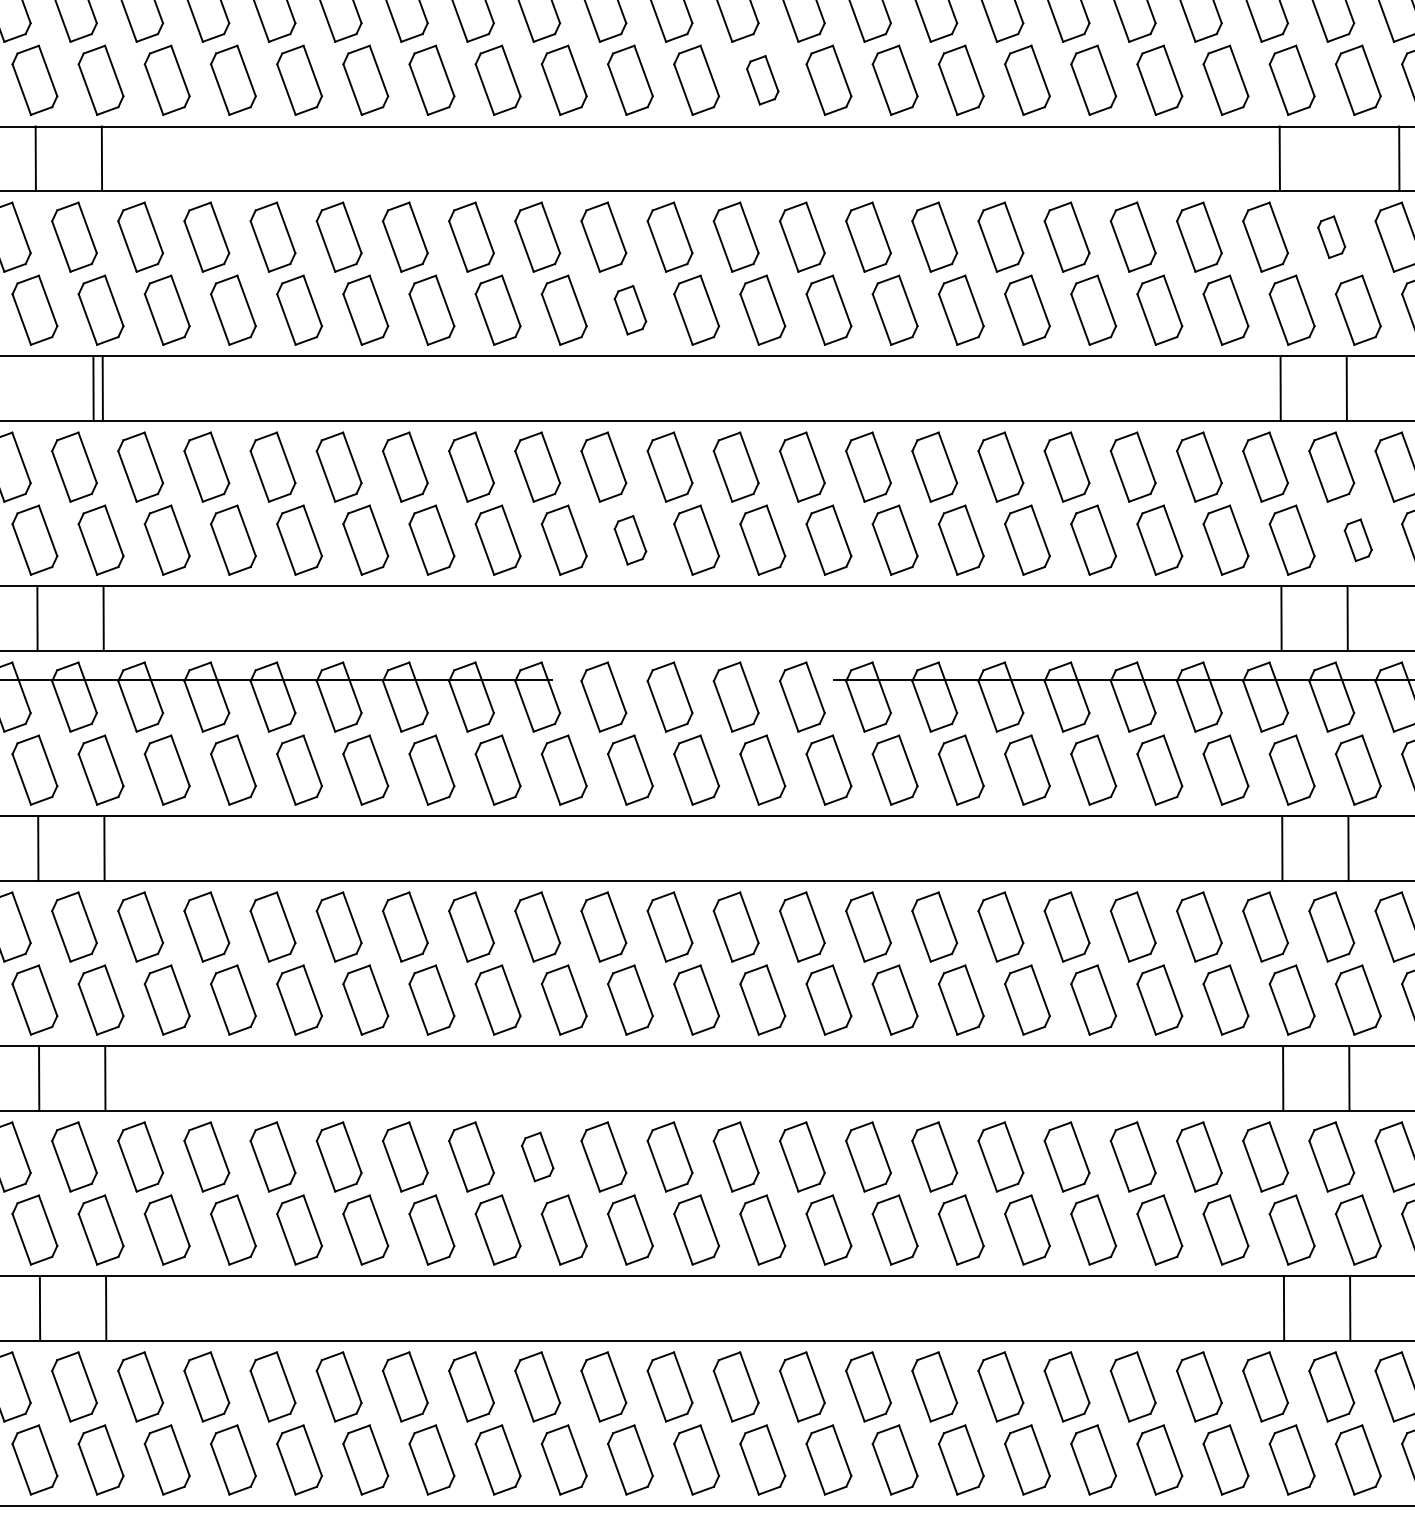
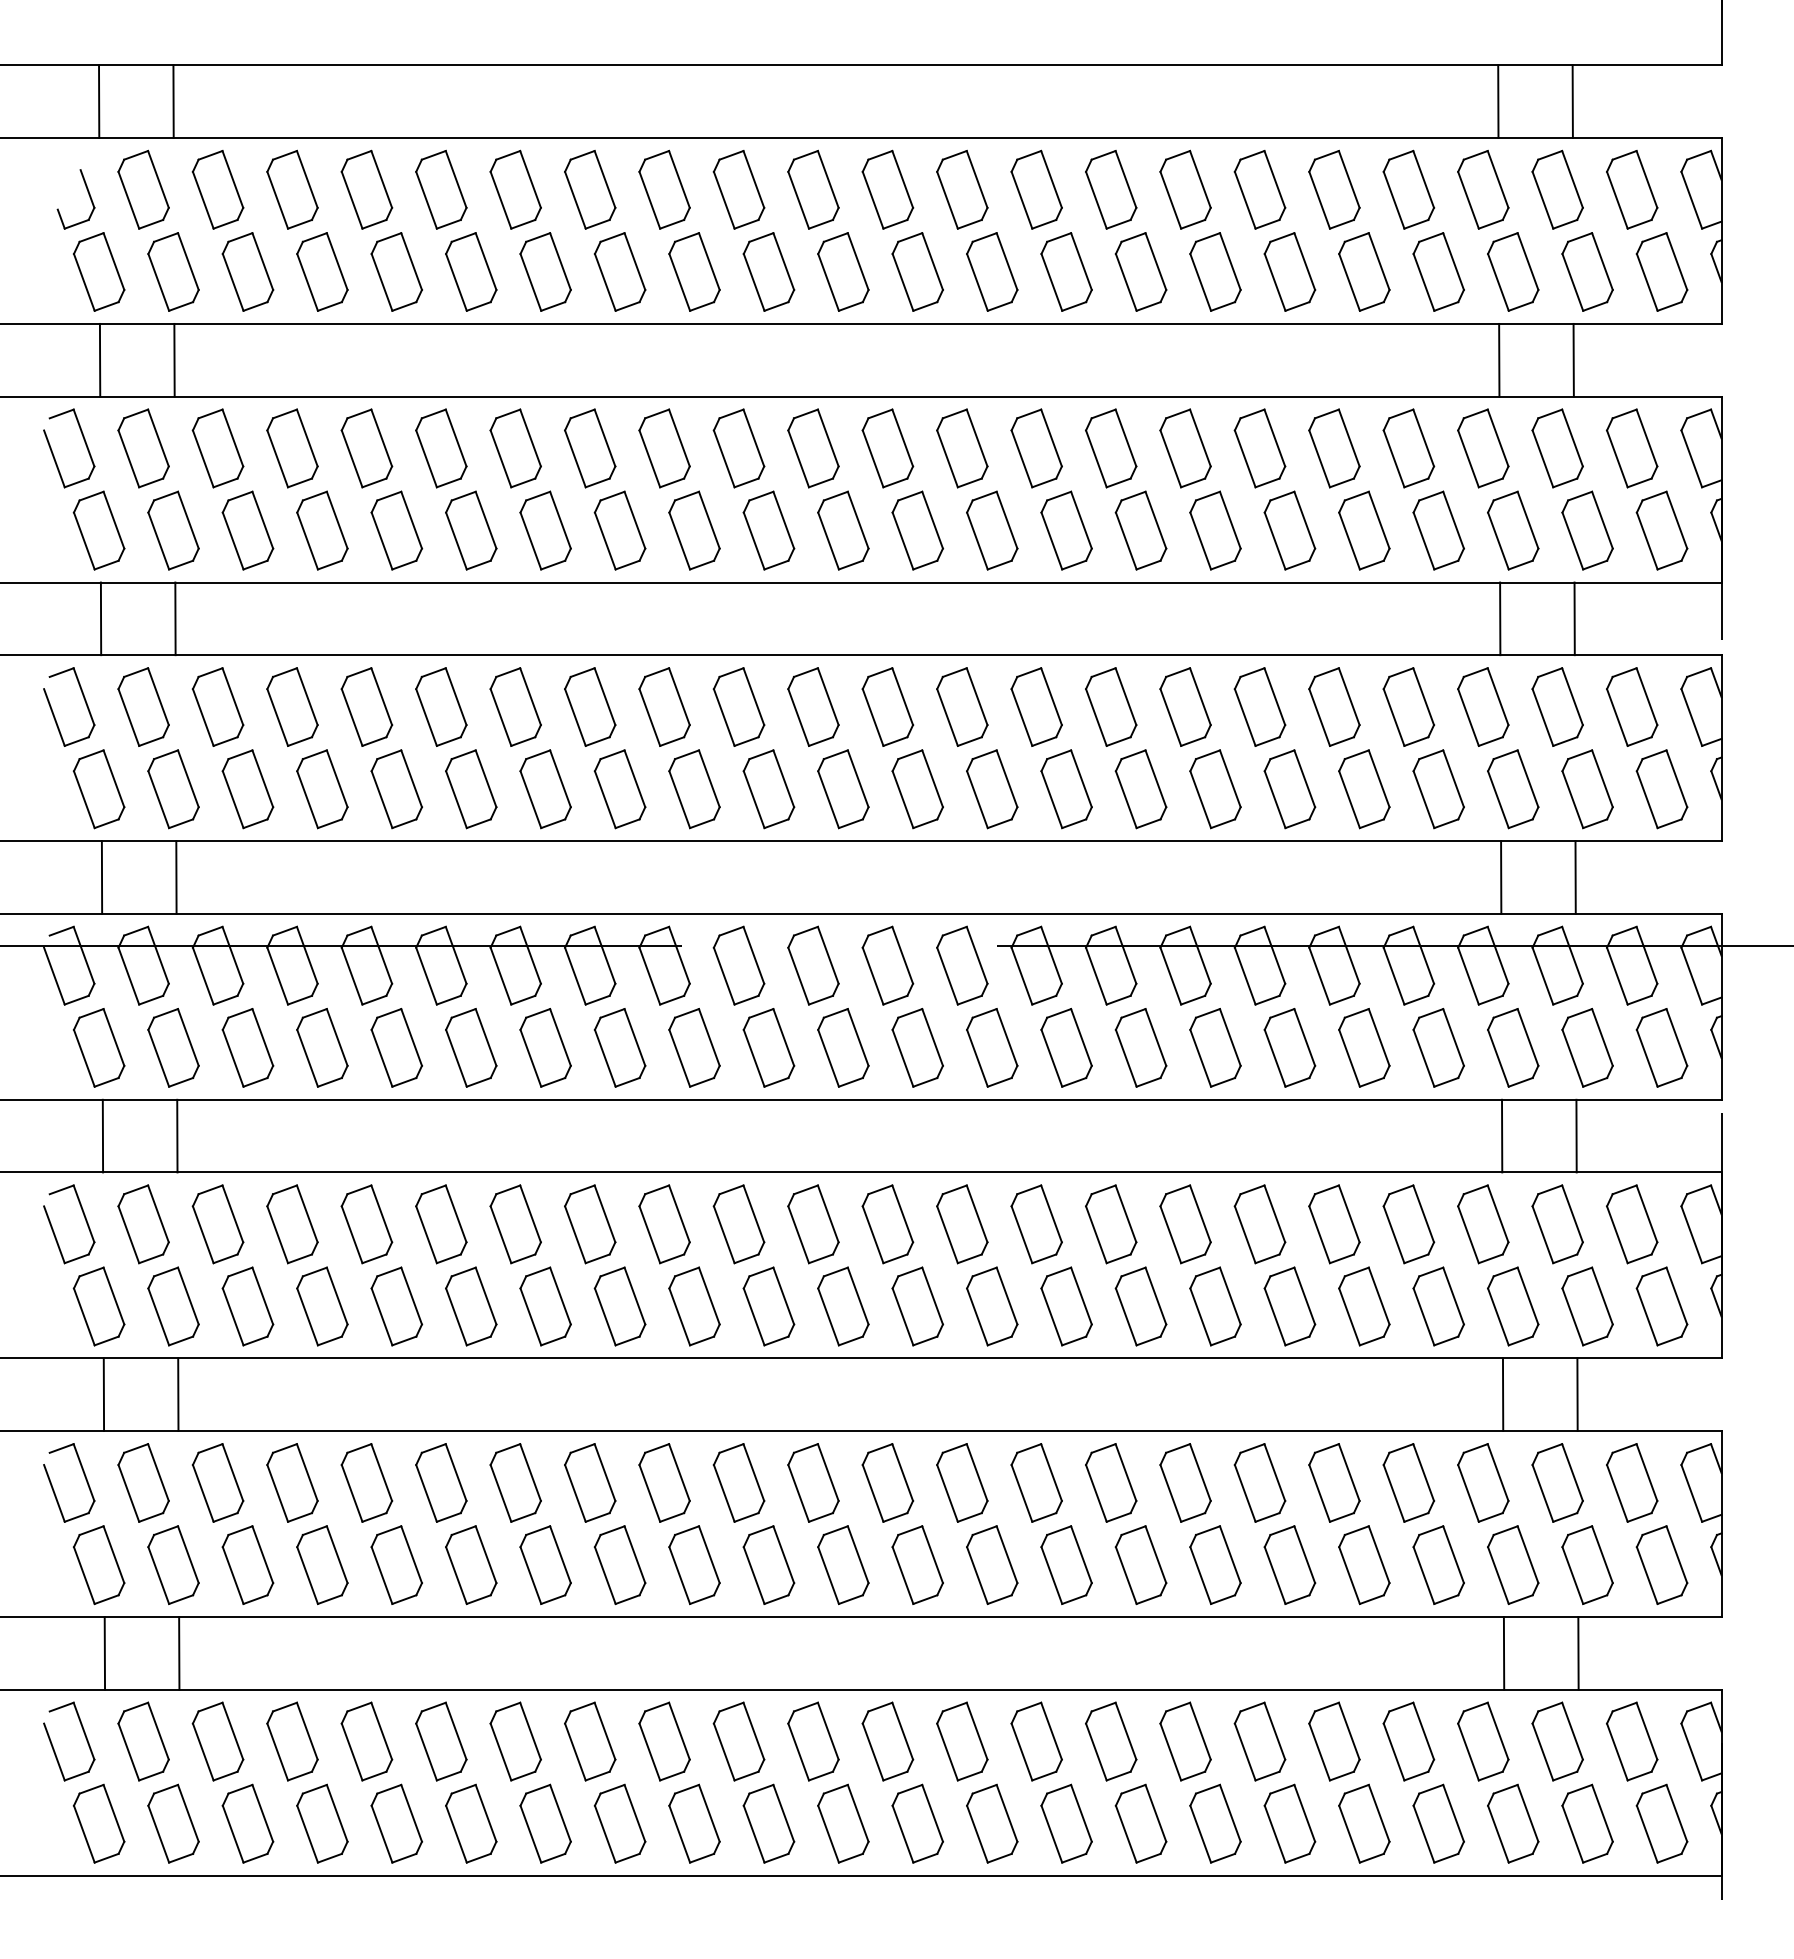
part: (762, 79) -> (917, 271), size x1.43
line: (1399, 158) -> (1573, 359), moved
part: (1331, 237) -> (1557, 448), size x1.67
part: (630, 310) -> (768, 530), size x1.43
line: (93, 388) -> (100, 618), moved
part: (630, 540) -> (768, 789), size x1.43
part: (1358, 540) -> (1587, 789), size x1.67
part: (537, 1156) -> (664, 1482), size x1.43

